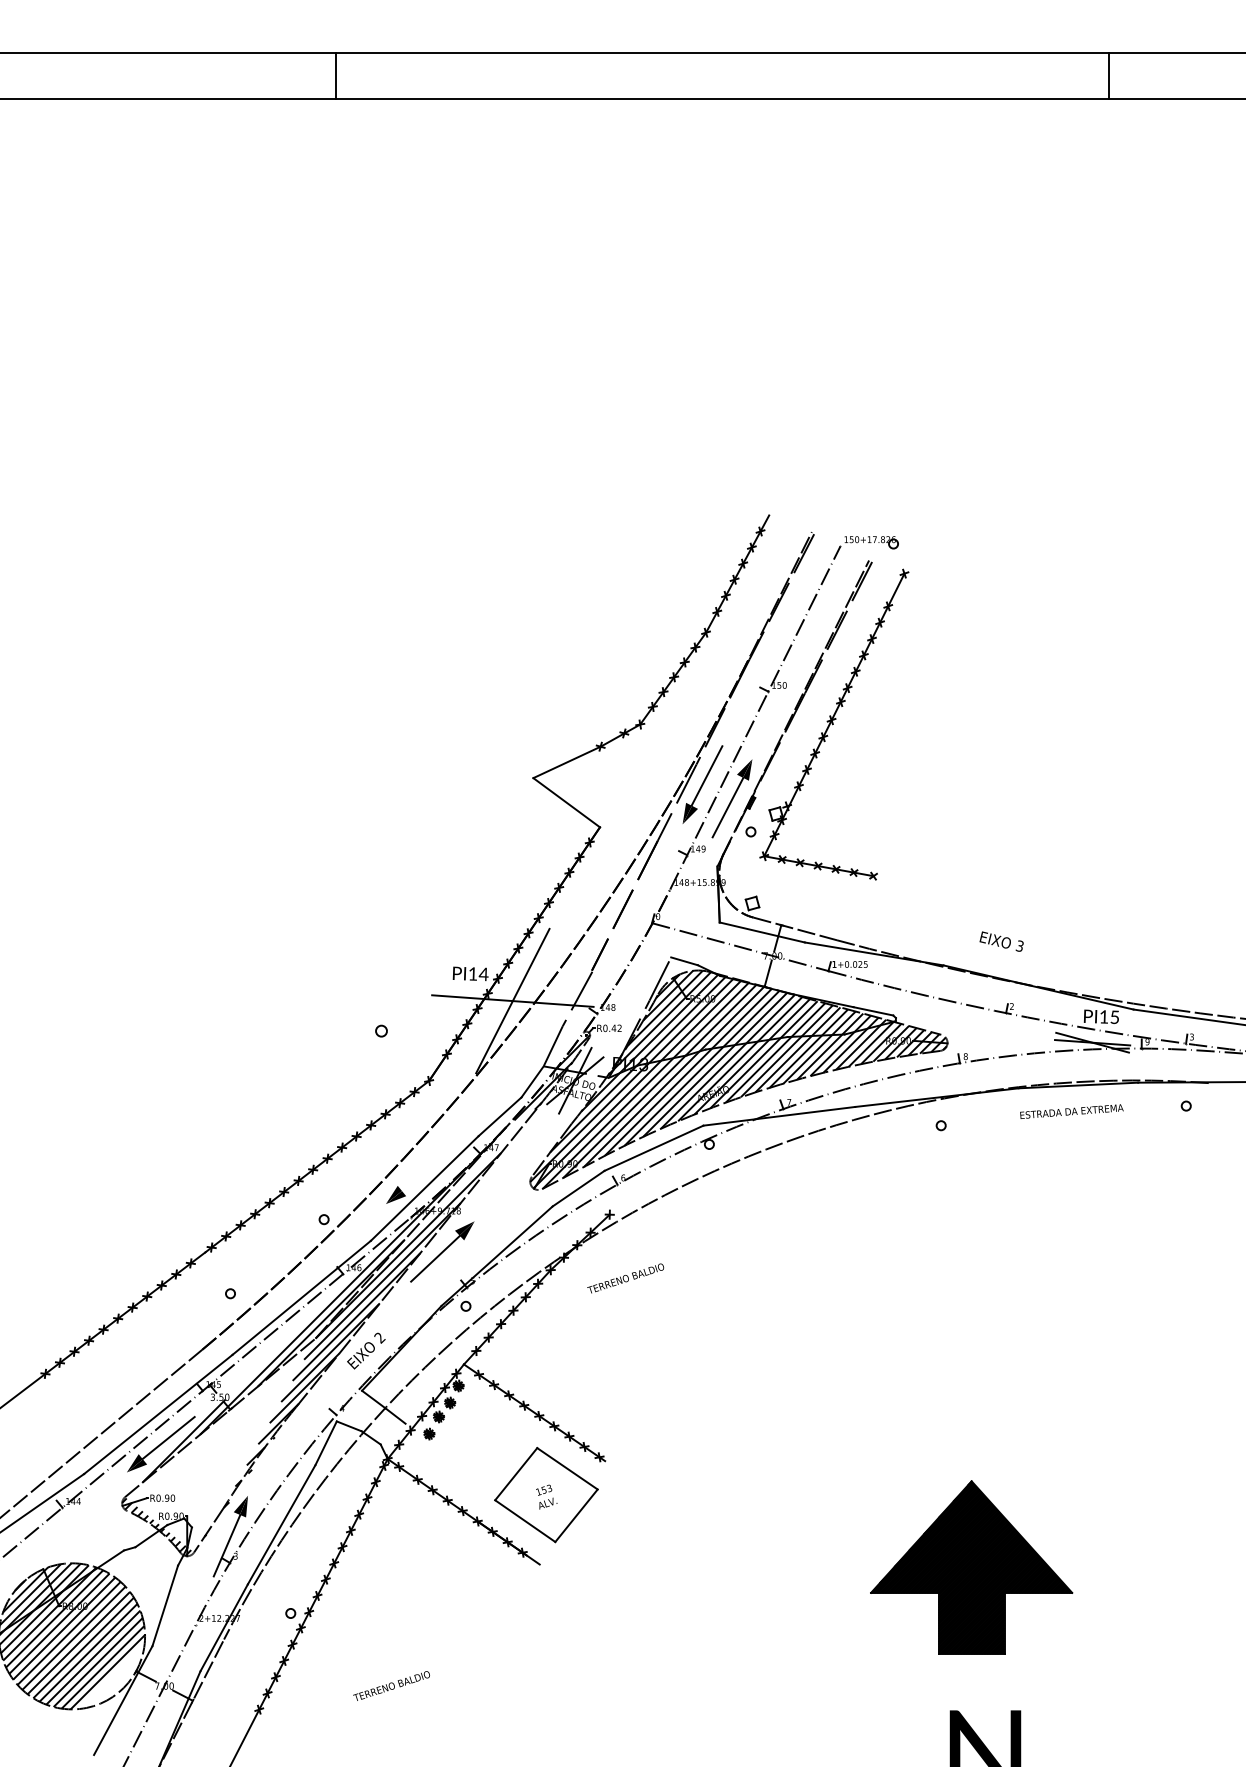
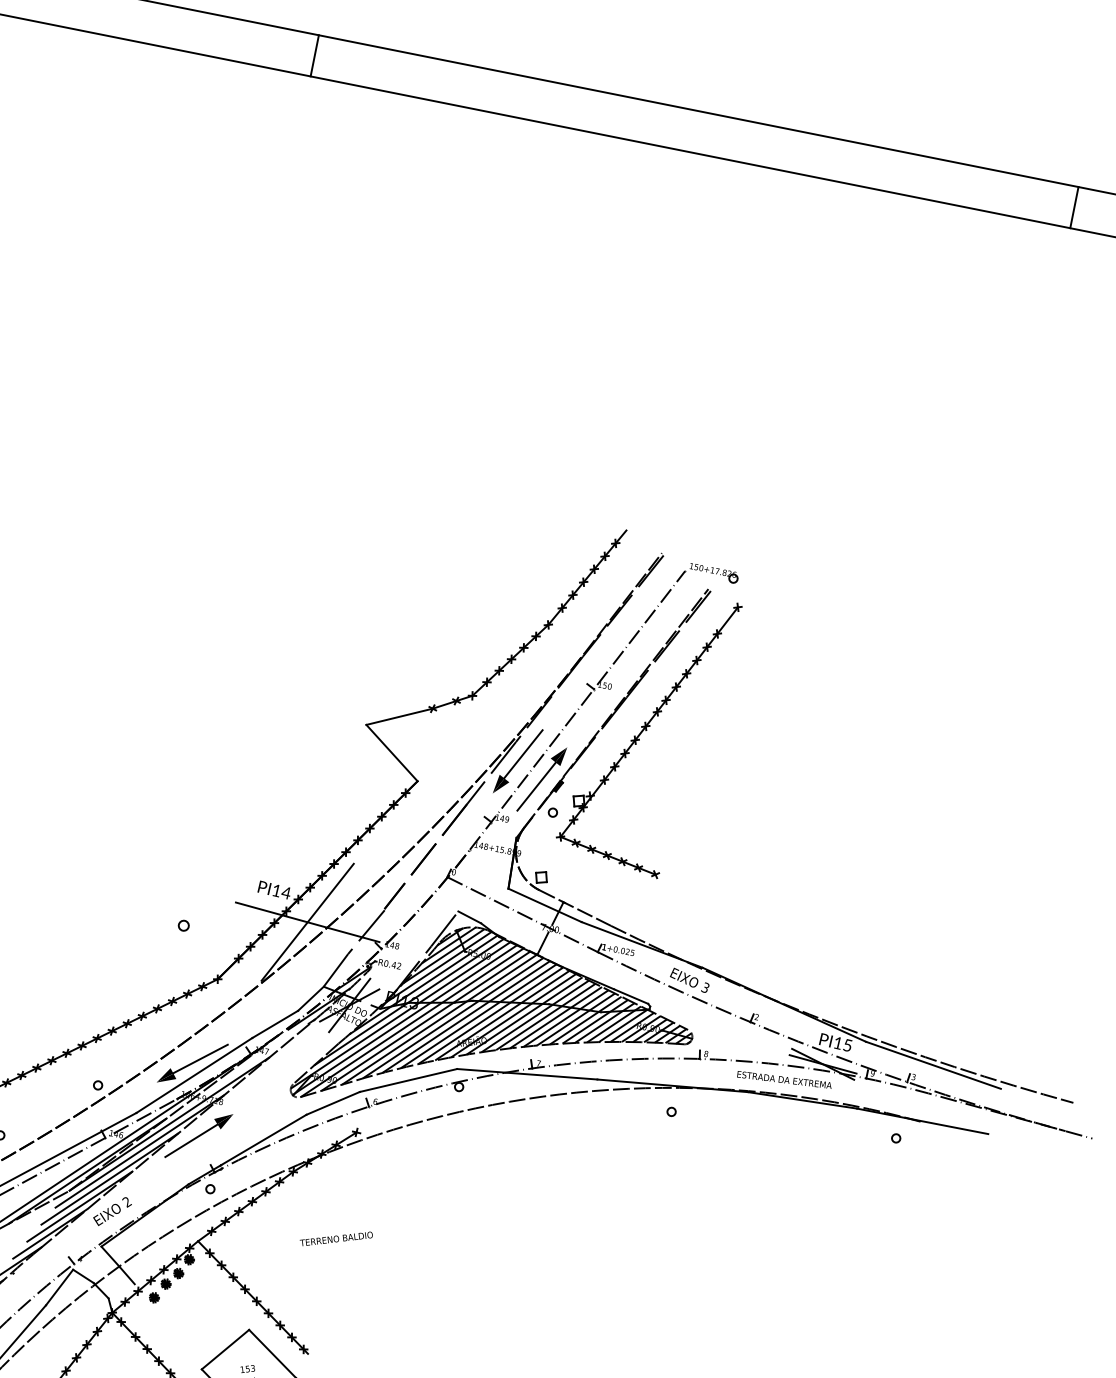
line: (1108, 75) -> (1074, 207), moved
text: (1001, 941) -> (689, 980), moved
text: (1071, 1111) -> (784, 1079), moved
line: (427, 1169) -> (200, 1058), added
text: (625, 1278) -> (336, 1238), moved

